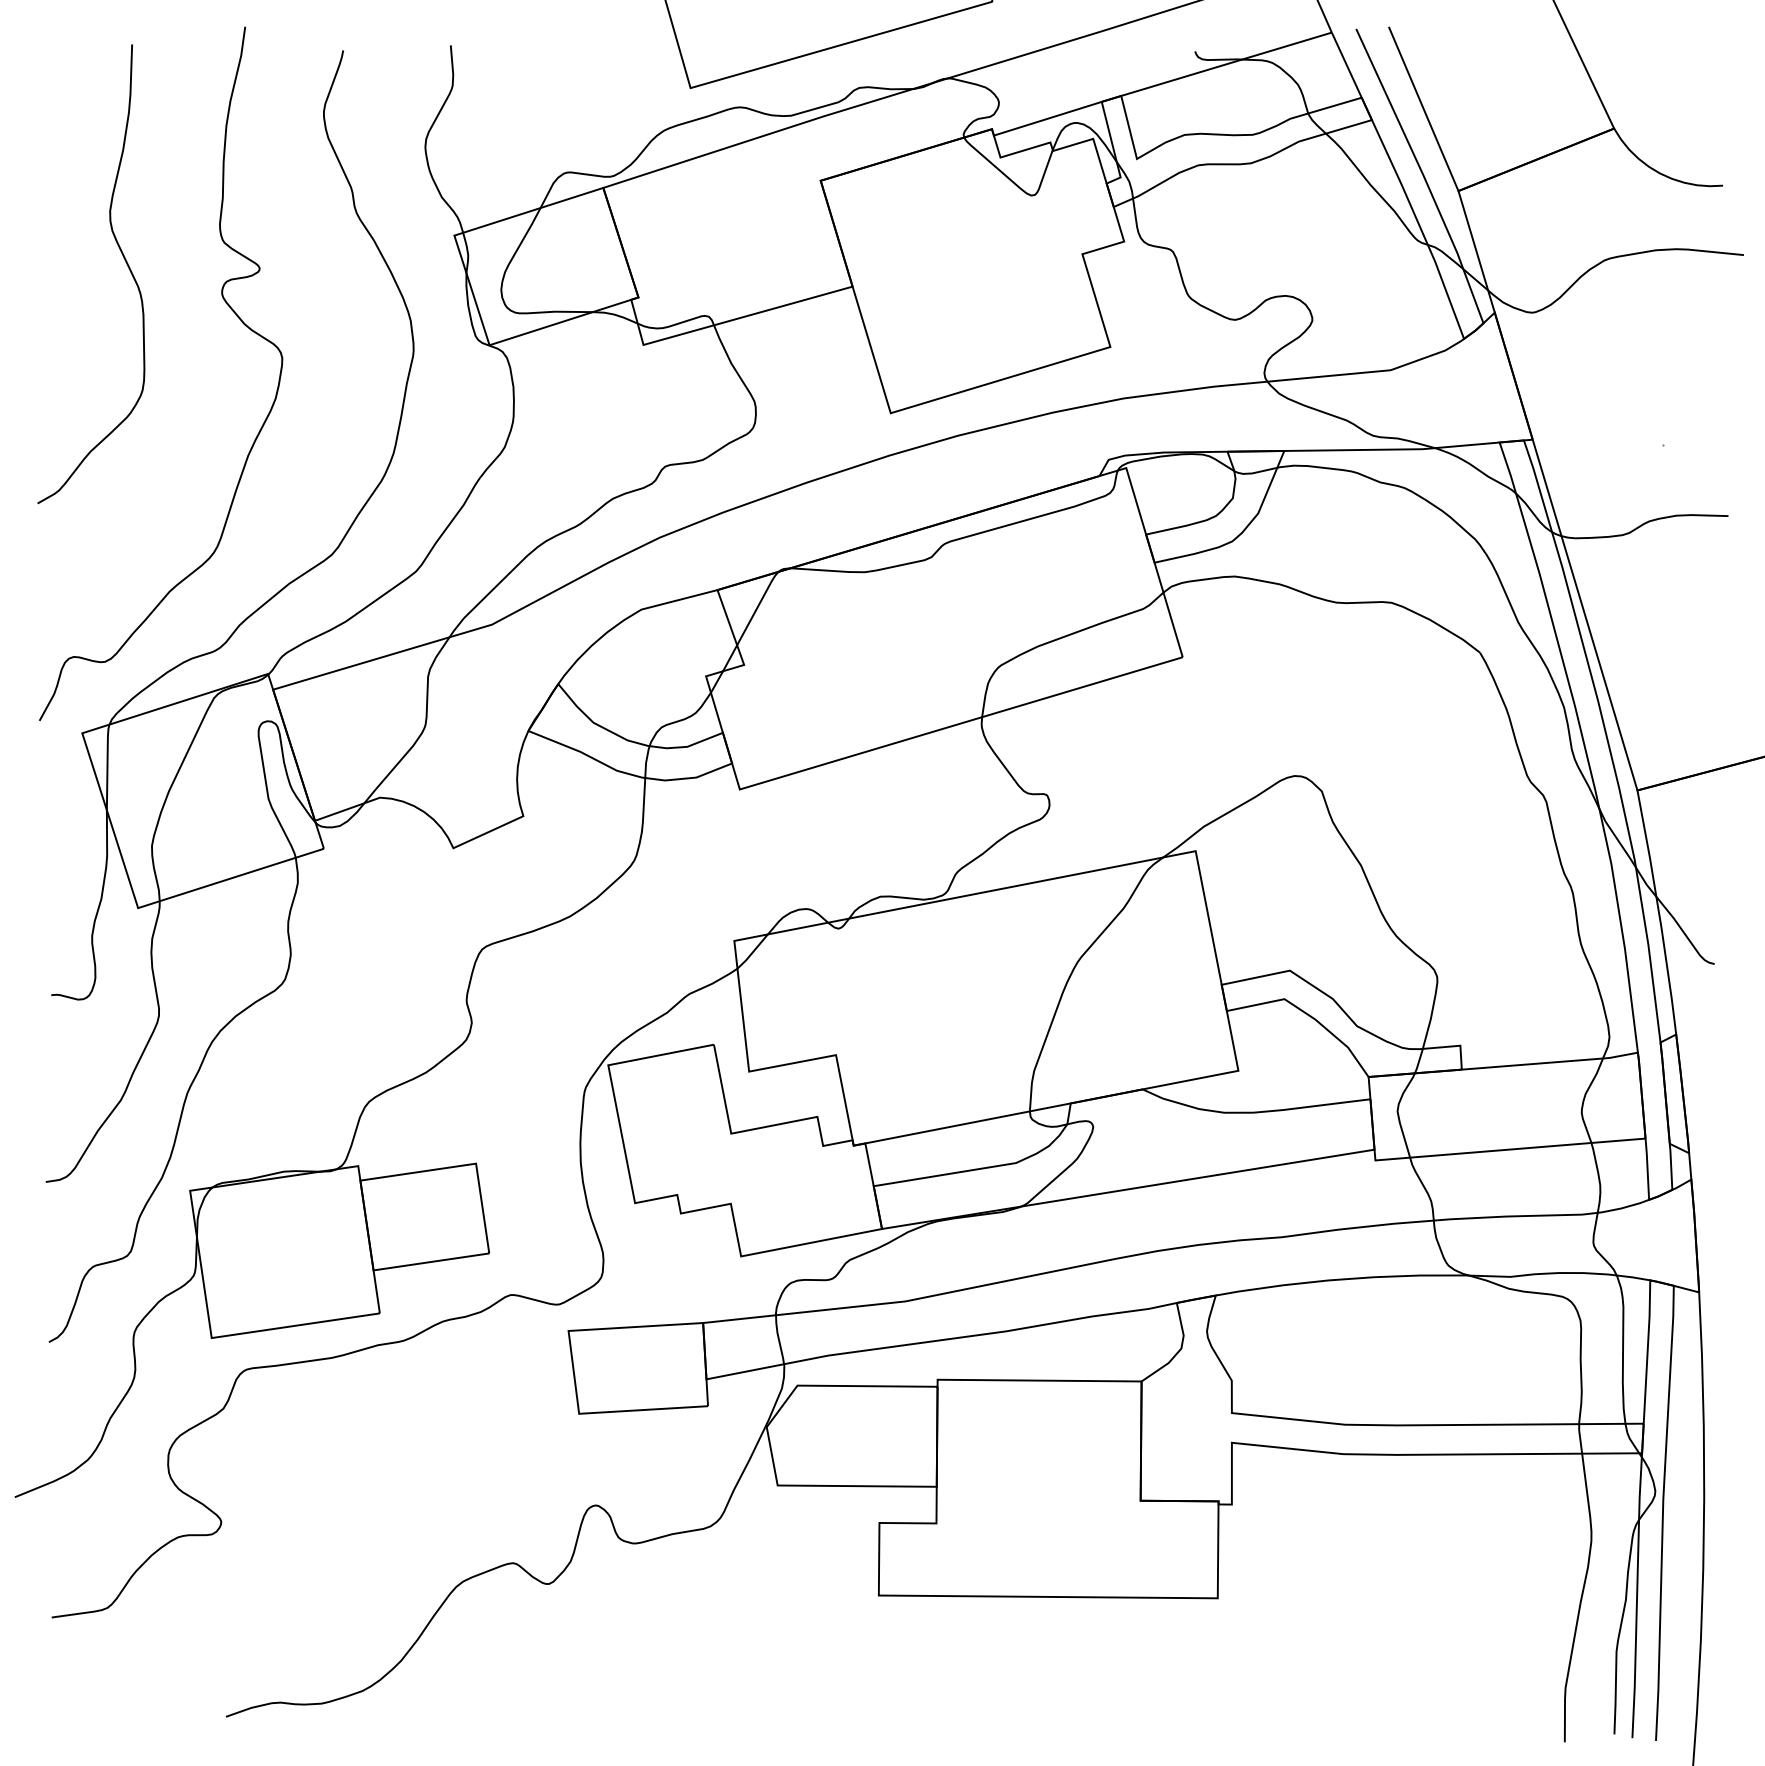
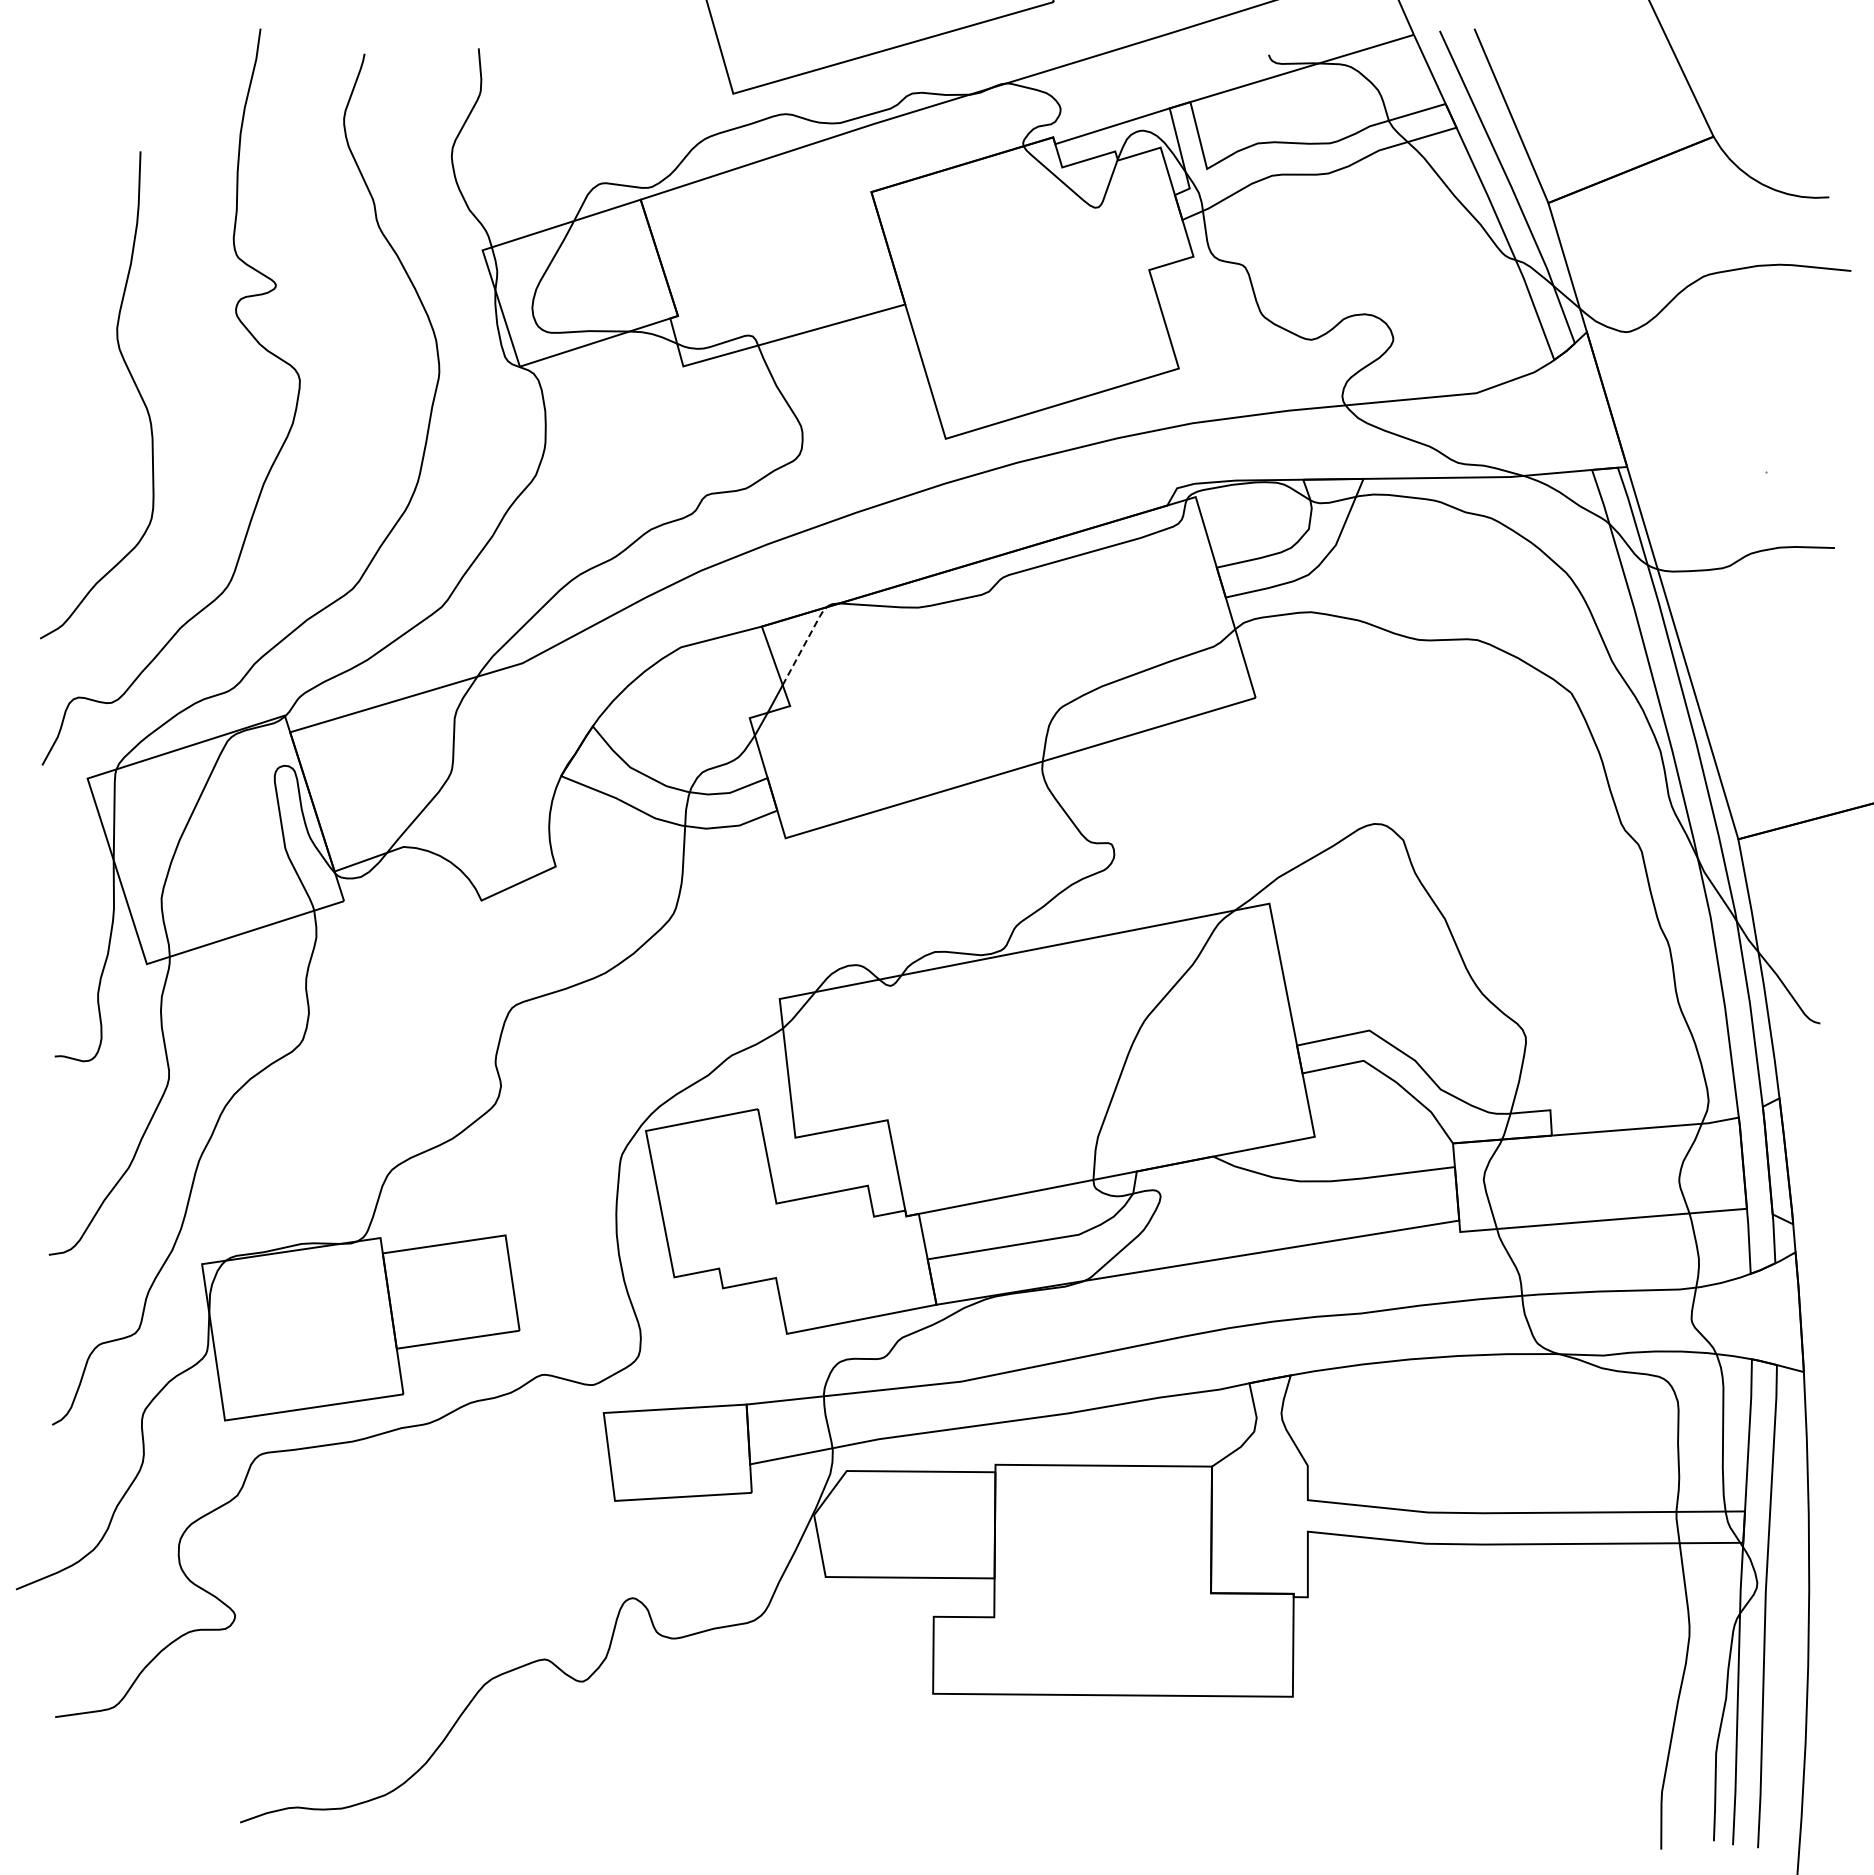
curve: (123, 258) -> (131, 378), moved
line: (757, 606) -> (804, 643), solid -> dashed

